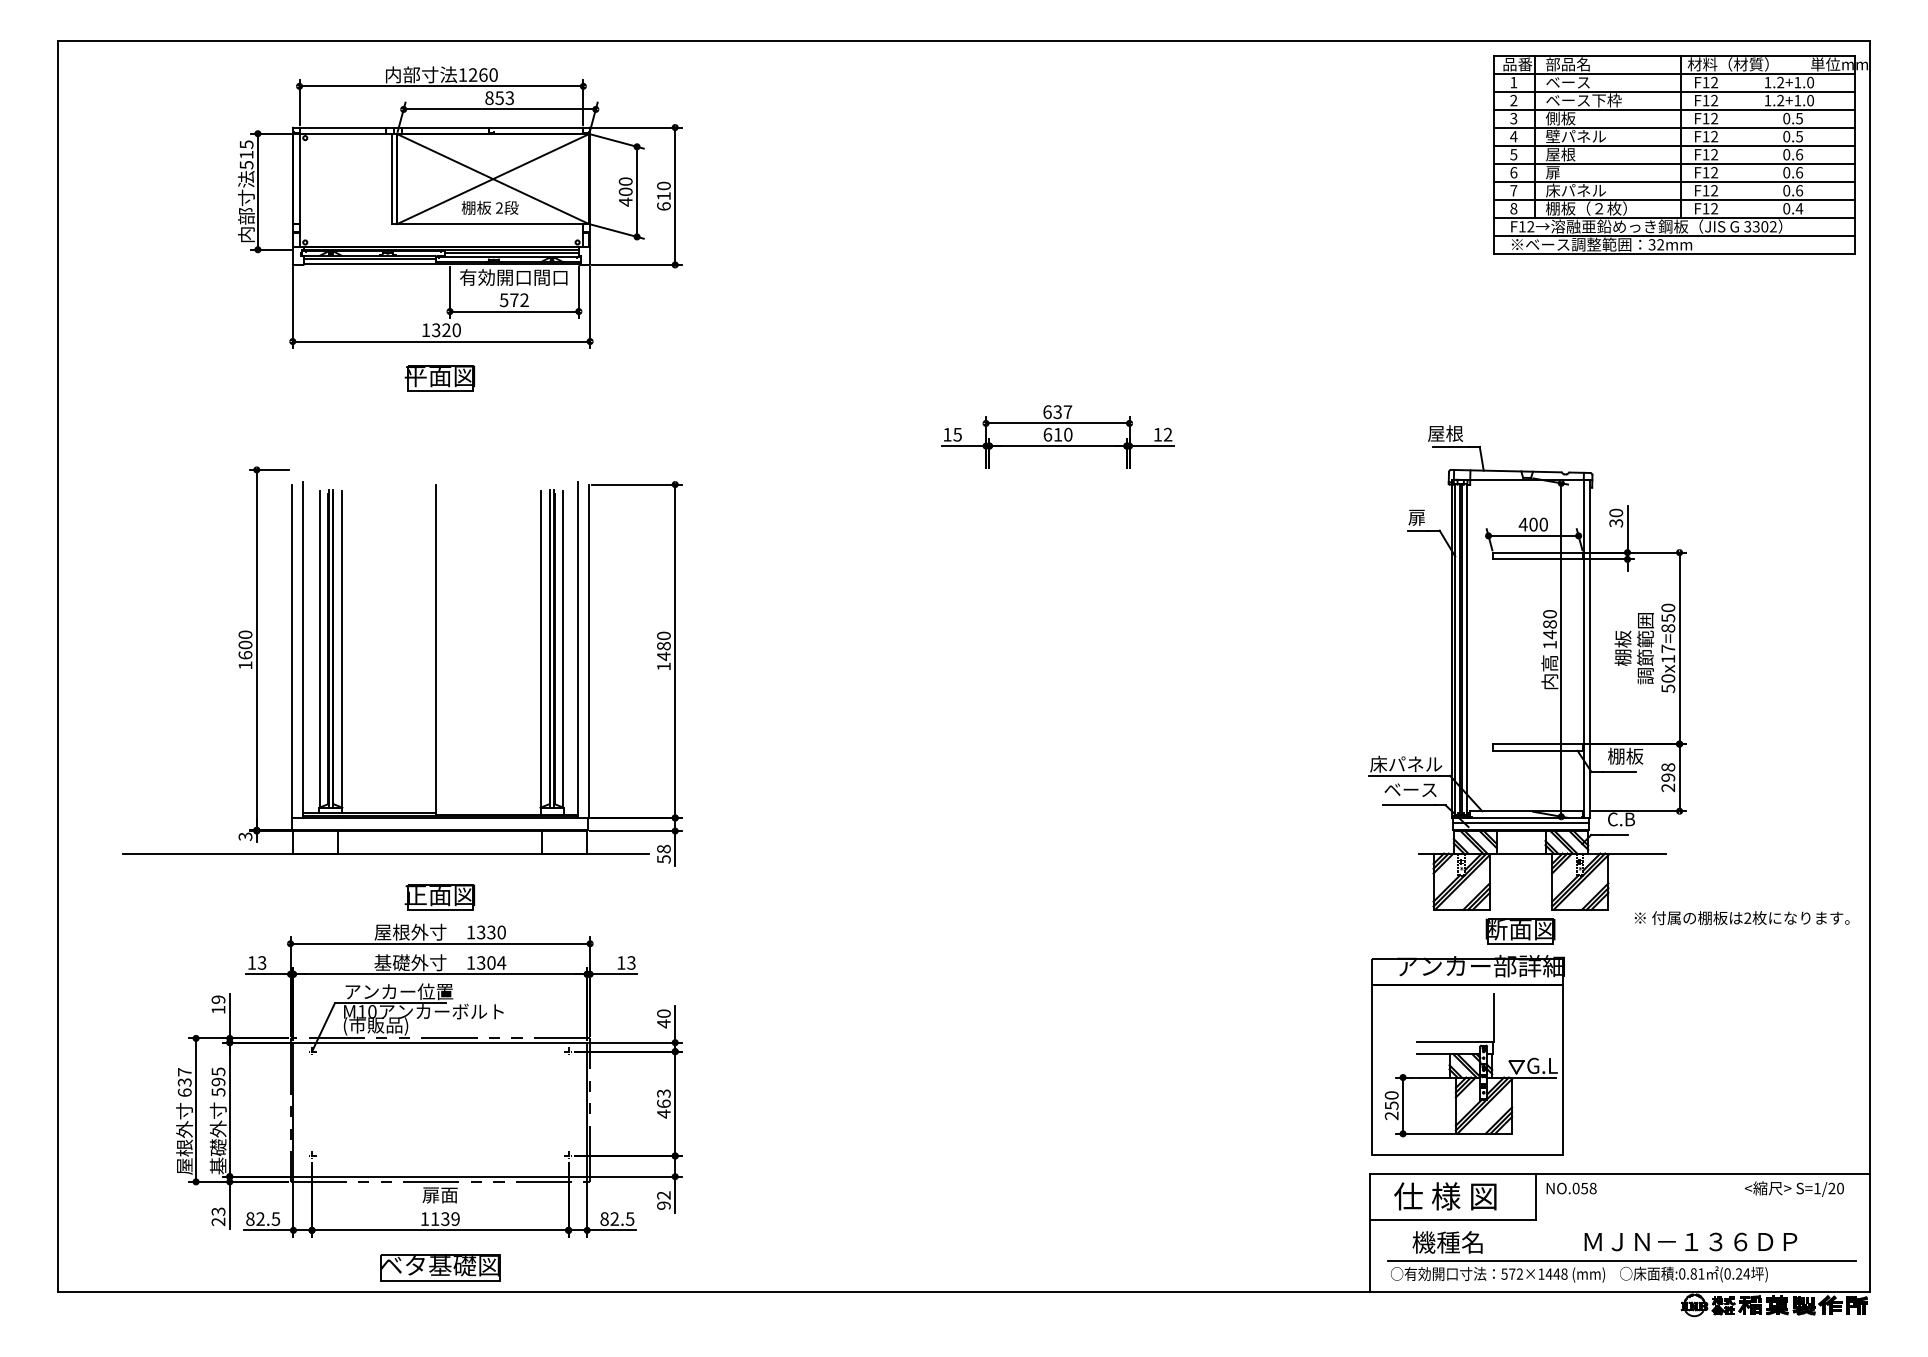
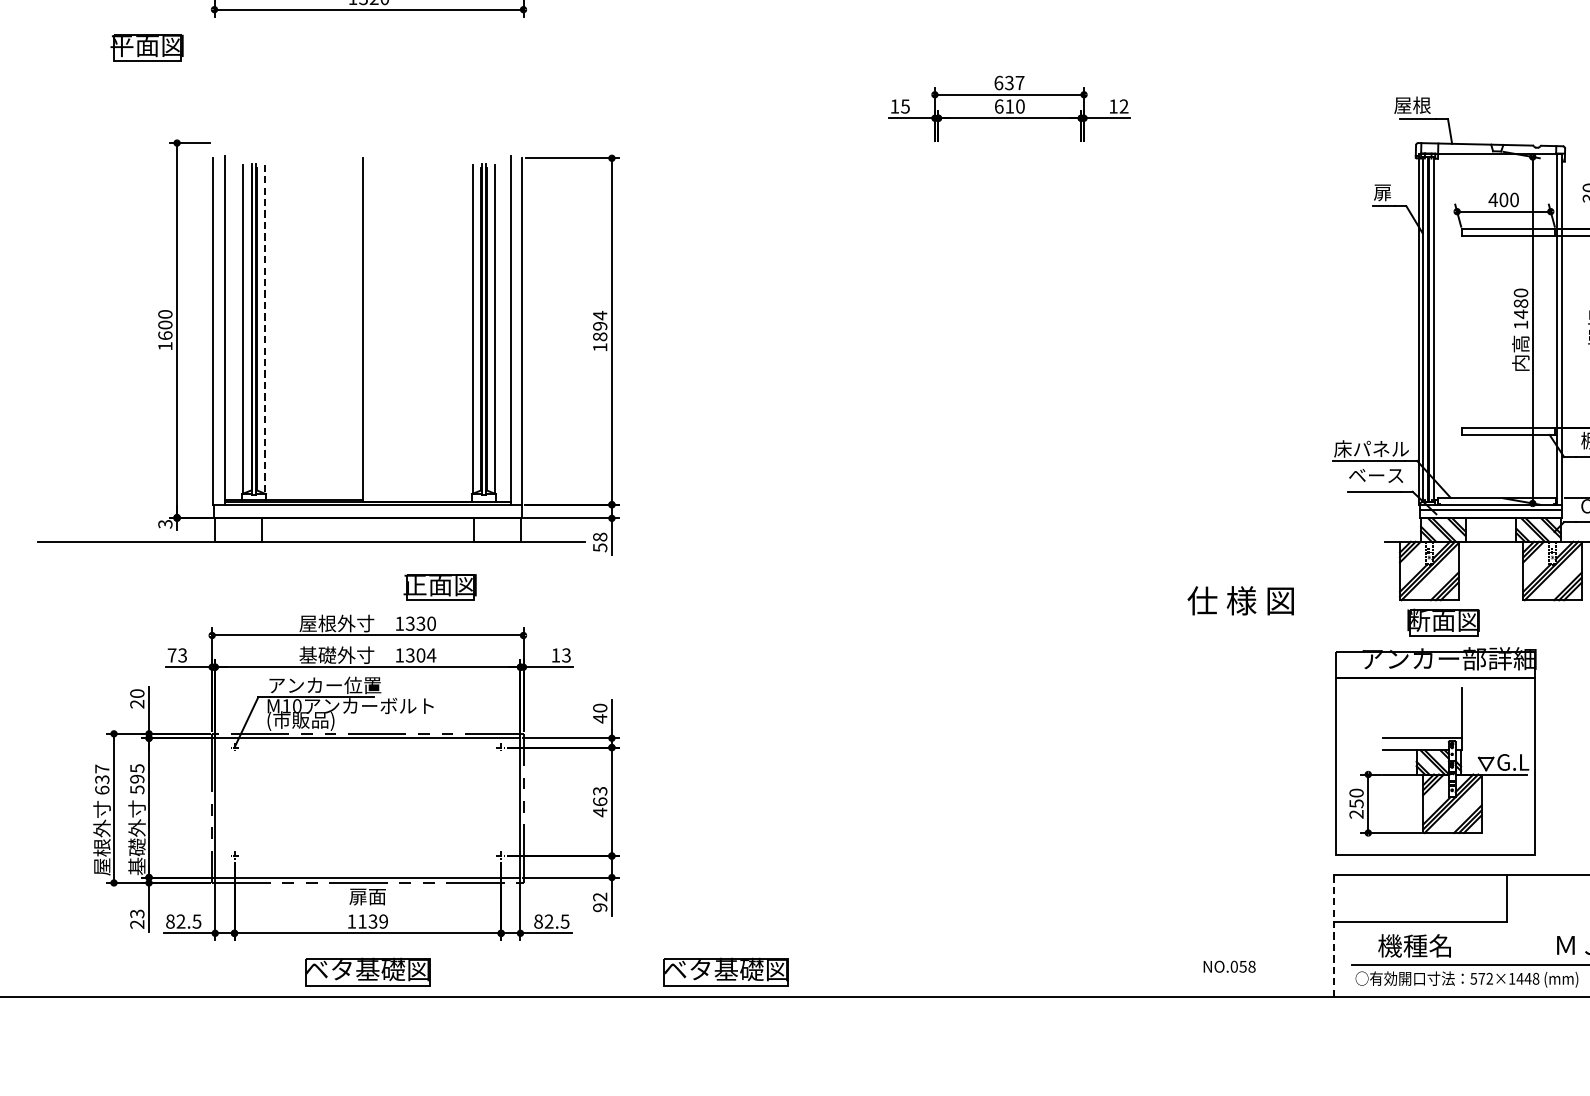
part: (439, 378) -> (146, 48), moved
text: (663, 646) -> (599, 326), 1480 -> 1894
line: (341, 649) -> (265, 329), solid -> dashed
part: (439, 897) -> (439, 587), moved
part: (1520, 931) -> (1443, 622), moved
text: (251, 962) -> (171, 654), 13 -> 73
text: (218, 1004) -> (137, 698), 19 -> 20
text: (1571, 1188) -> (1229, 966), moved
text: (1445, 1196) -> (1240, 600), moved
line: (1369, 1233) -> (1333, 936), solid -> dashed
part: (785, 1267) -> (726, 971), added

